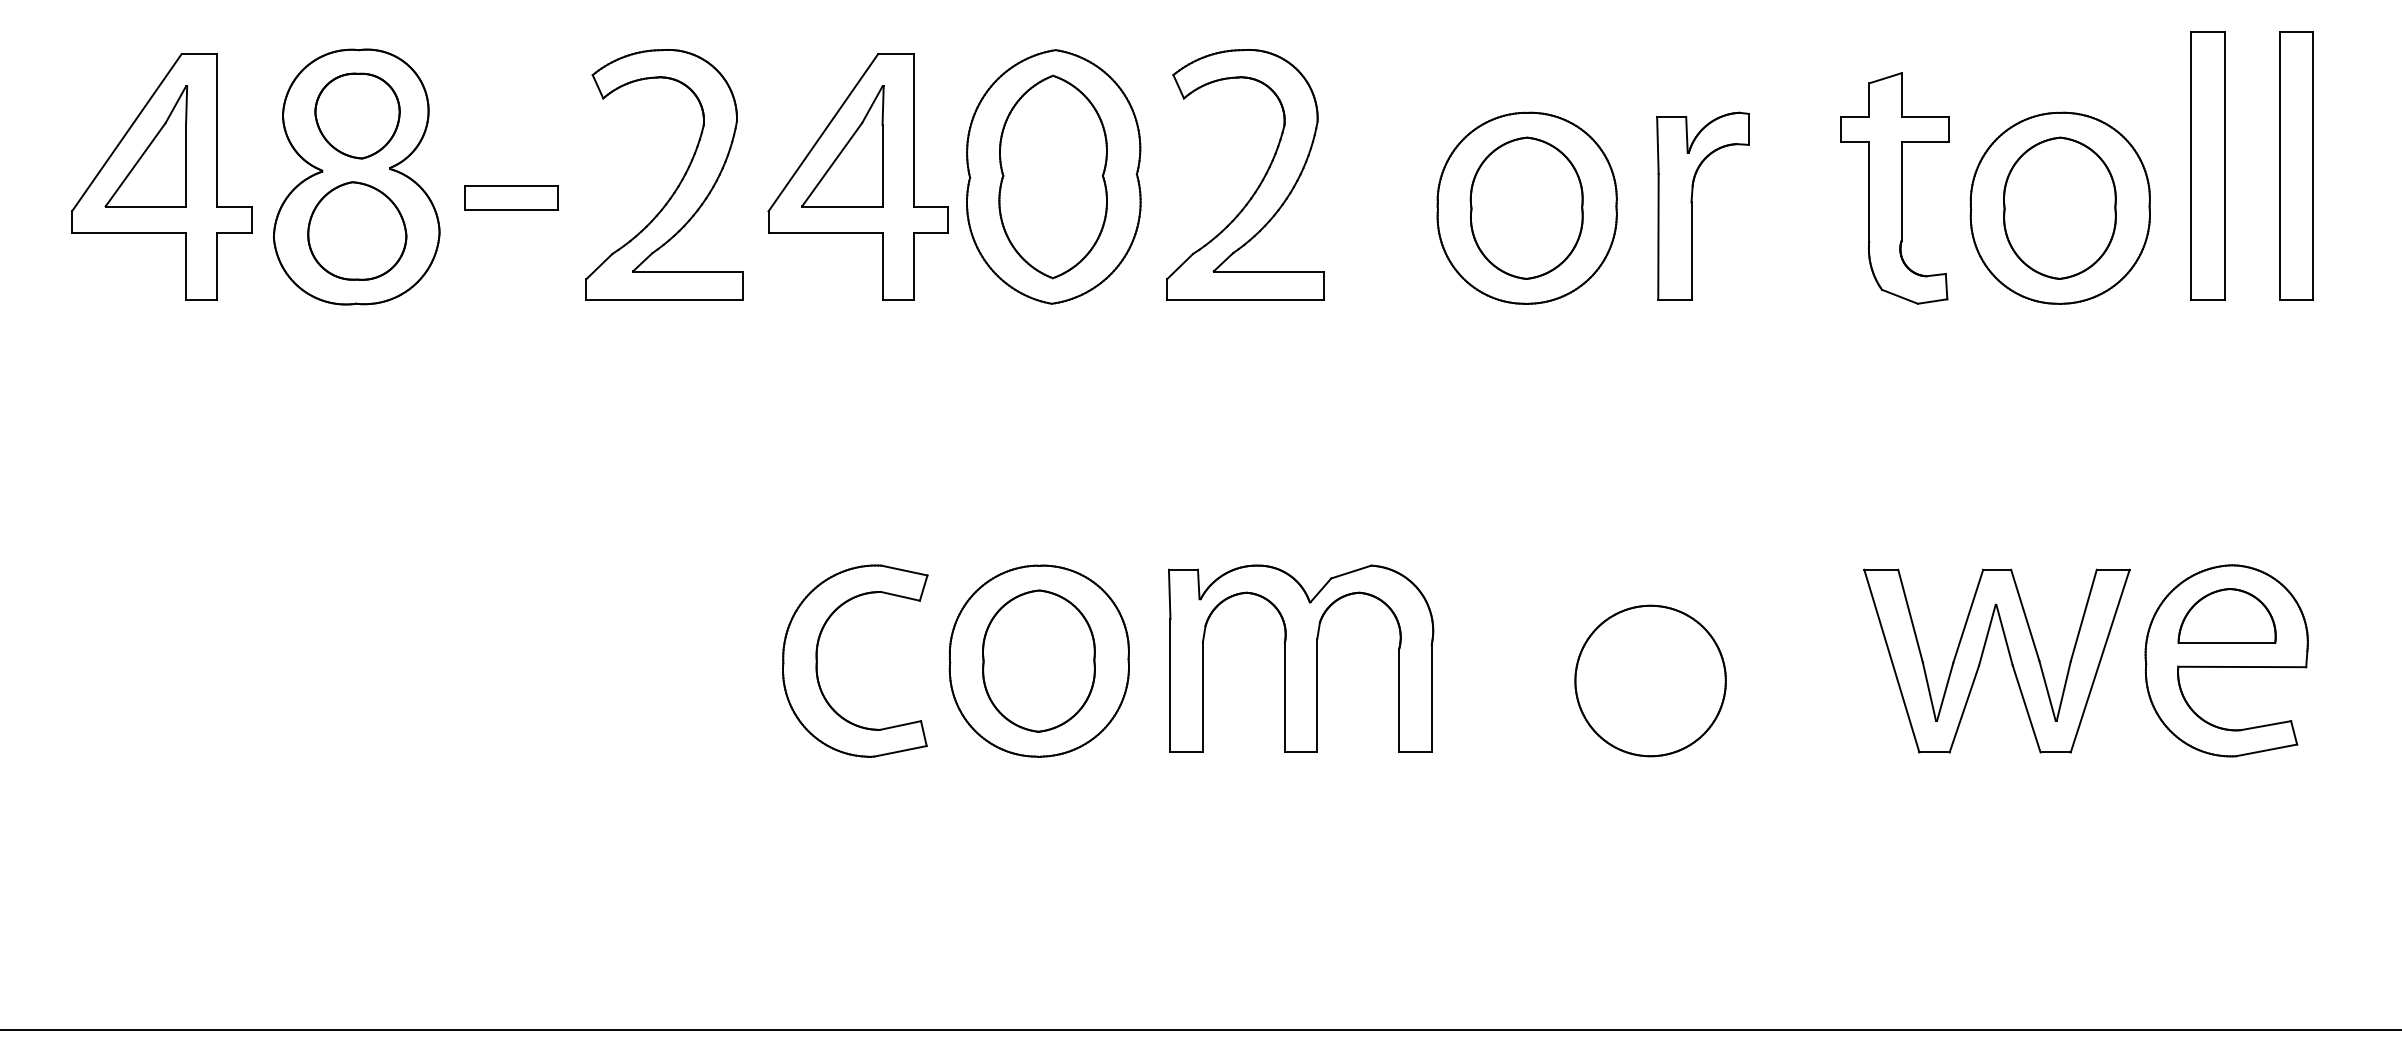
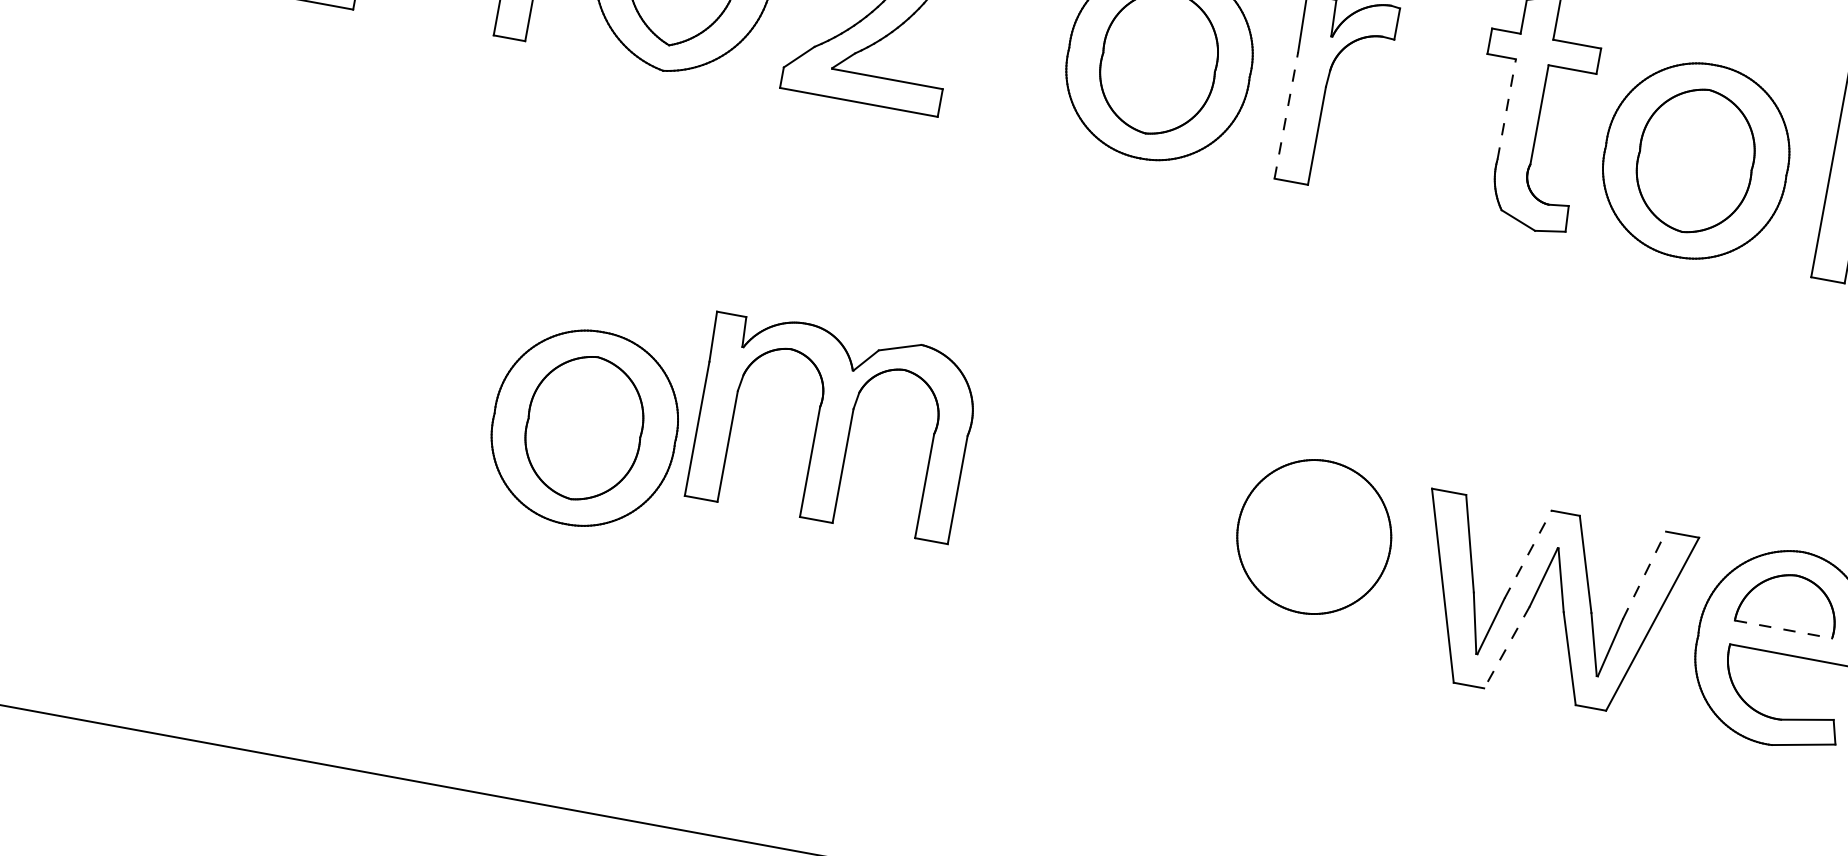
line: (1869, 192) -> (1506, 109), solid -> dashed
line: (1658, 236) -> (1286, 115), solid -> dashed
line: (2083, 615) -> (1644, 575), solid -> dashed
line: (1968, 616) -> (1528, 554), solid -> dashed
line: (2227, 643) -> (1784, 629), solid -> dashed
part: (1301, 658) -> (834, 425), moved
part: (817, 660) -> (361, 386), removed
part: (1650, 680) -> (1314, 536), moved
line: (1964, 709) -> (1507, 647), solid -> dashed

